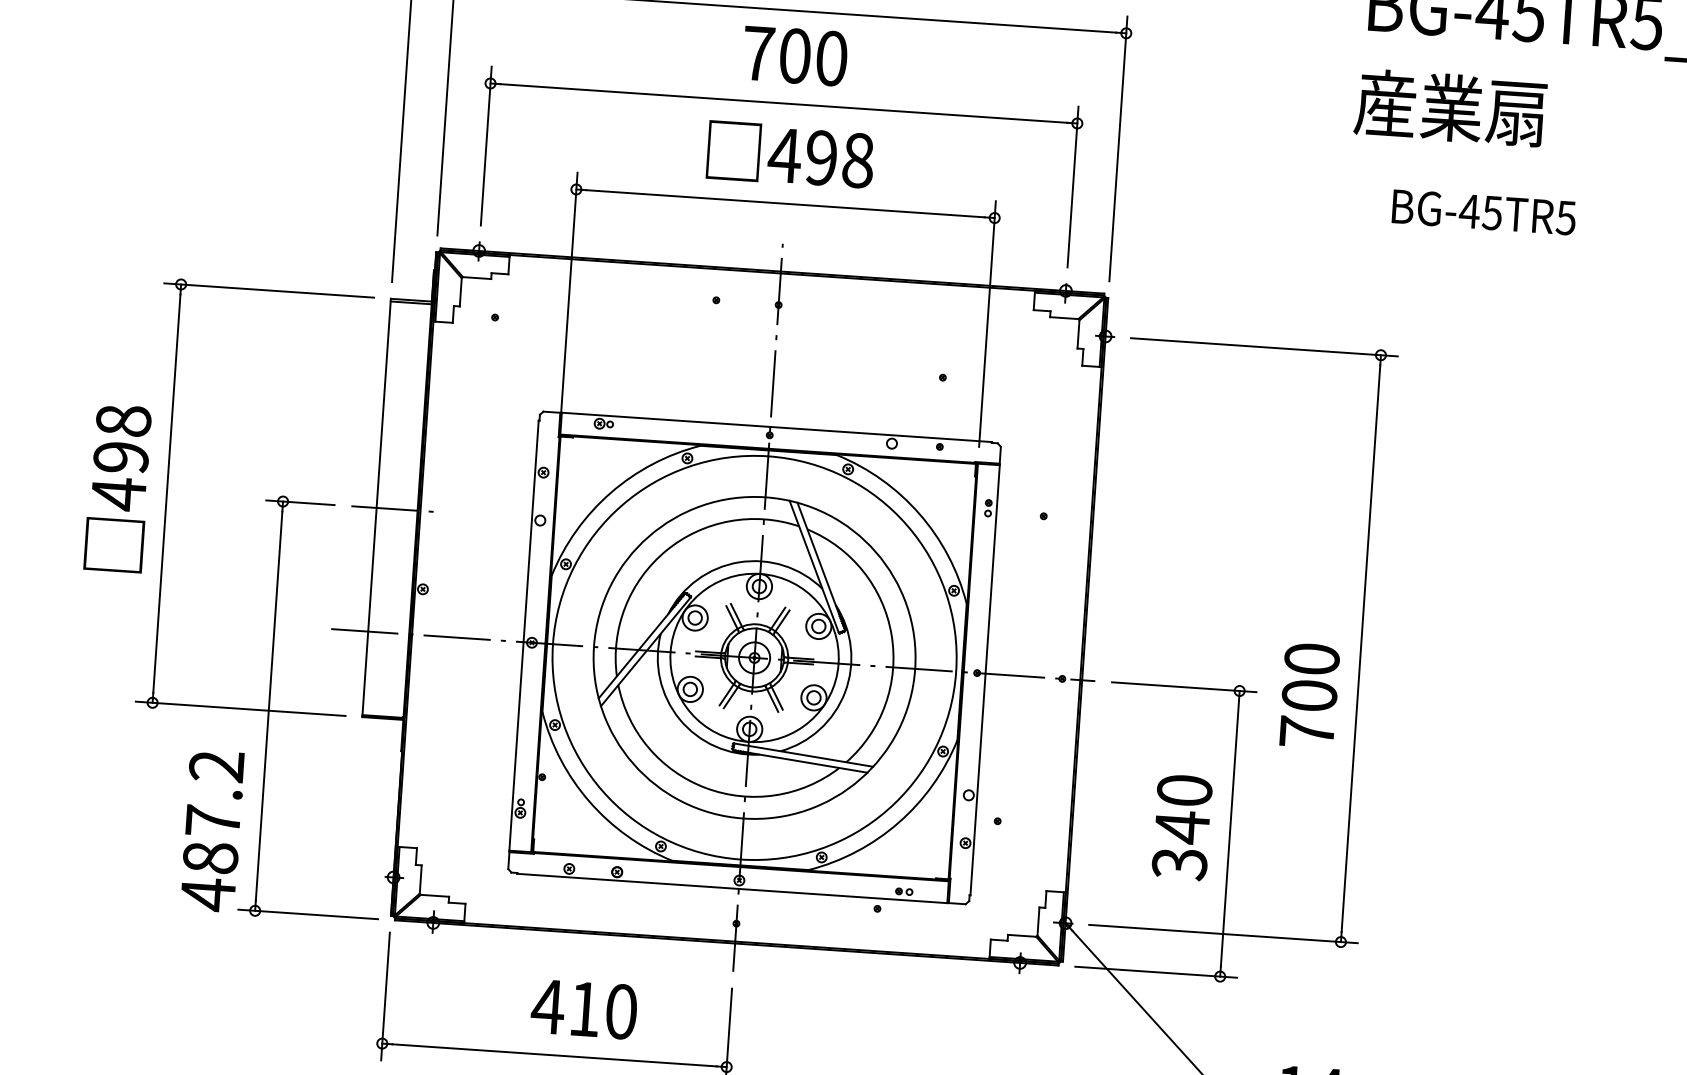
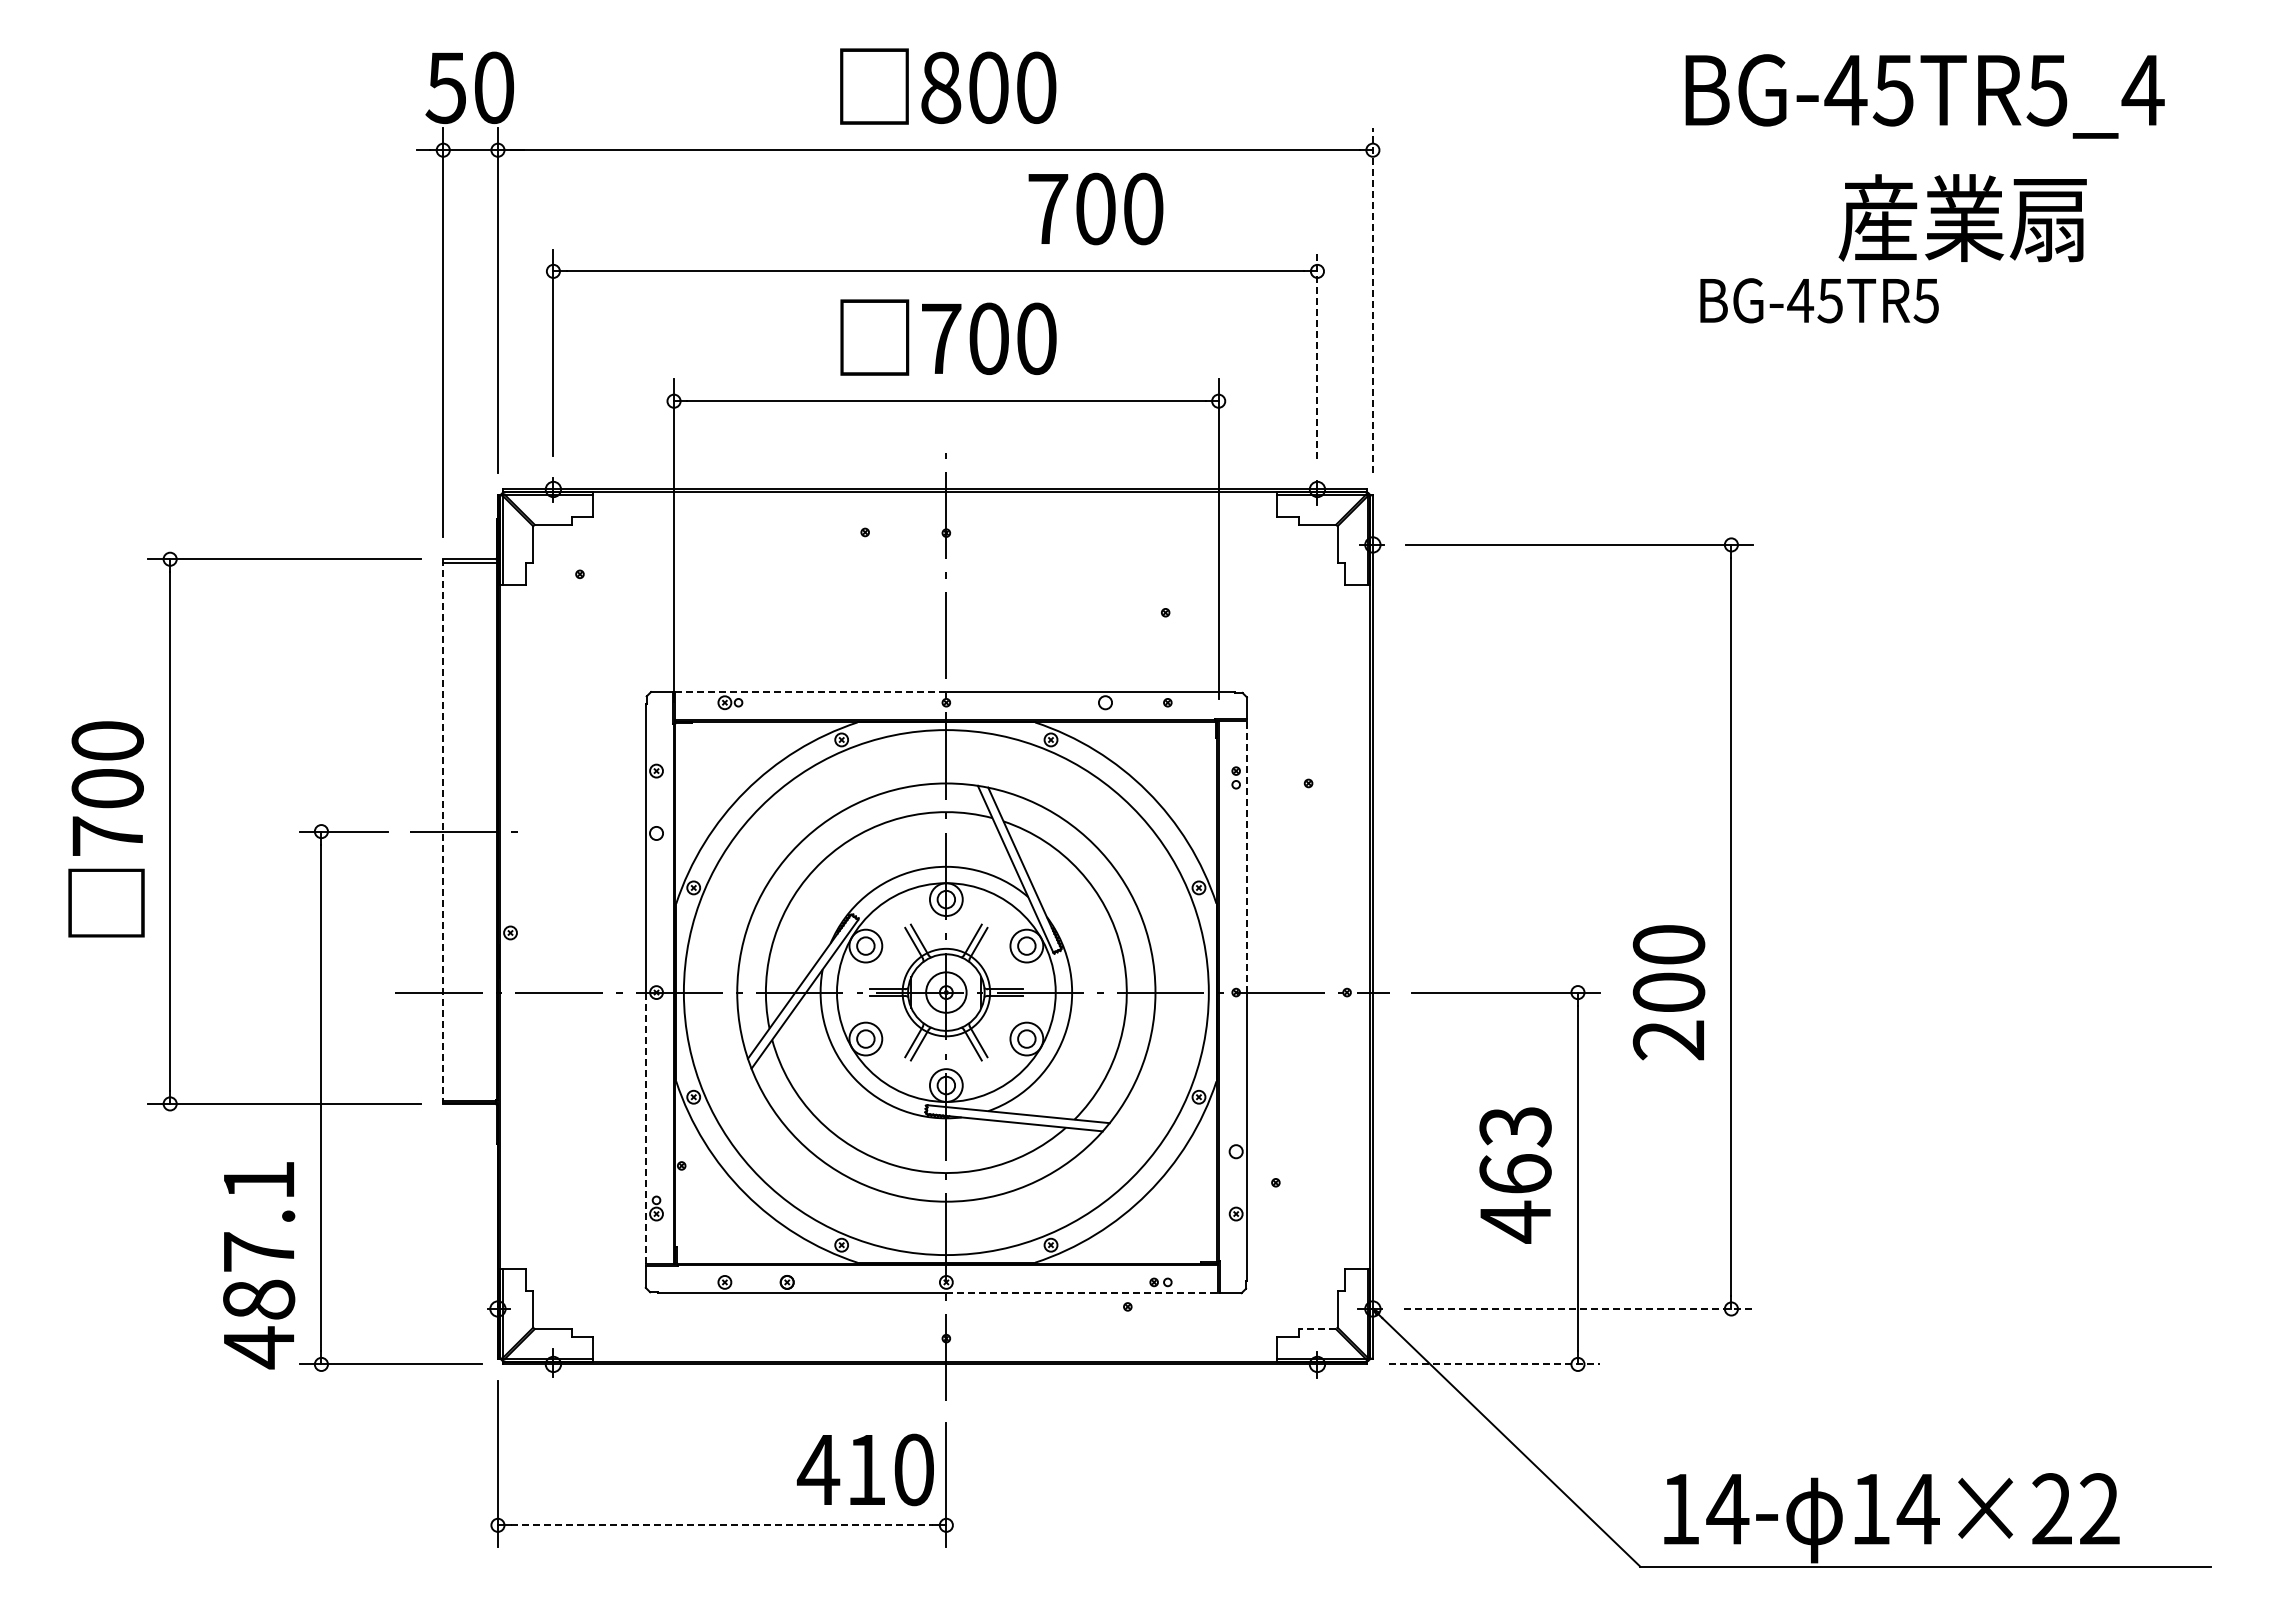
text: (794, 55) -> (1095, 208), moved
text: (1450, 108) -> (1962, 218), moved
line: (1118, 148) -> (1372, 300), solid -> dashed
text: (820, 157) -> (987, 338), 498 -> 700
line: (1073, 187) -> (1317, 354), solid -> dashed
text: (1484, 212) -> (1819, 300), moved
line: (666, 419) -> (810, 691), solid -> dashed
text: (120, 458) -> (107, 789), 498 -> 700
line: (376, 508) -> (443, 832), solid -> dashed
line: (992, 569) -> (1247, 856), solid -> dashed
text: (1305, 732) -> (1667, 1040), 700 -> 200
line: (516, 746) -> (645, 1128), solid -> dashed
text: (216, 766) -> (258, 1180), 487.2 -> 487.1
text: (1182, 827) -> (1515, 1174), 340 -> 463
line: (843, 896) -> (1082, 1293), solid -> dashed
line: (1223, 933) -> (1578, 1308), solid -> dashed
line: (1021, 936) -> (1317, 1329), solid -> dashed
line: (1156, 972) -> (1495, 1364), solid -> dashed
text: (584, 1008) -> (865, 1469), moved
line: (554, 1055) -> (722, 1525), solid -> dashed

